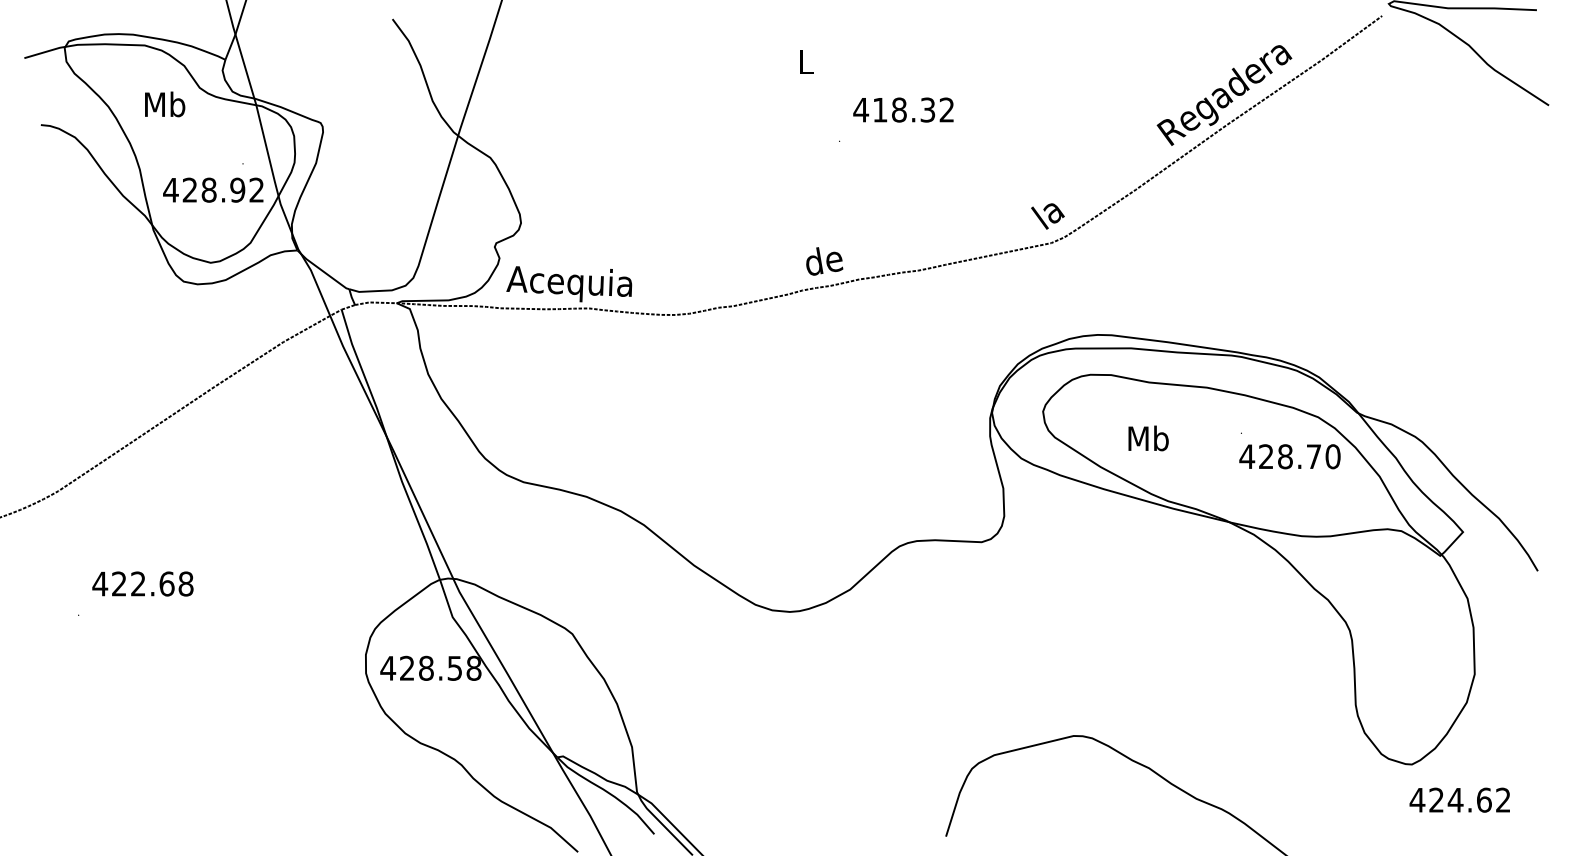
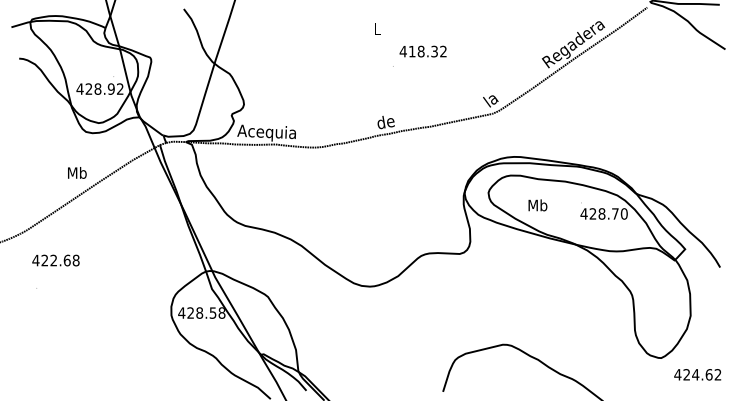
text: (165, 103) -> (77, 172), moved
text: (141, 583) -> (55, 260), moved
text: (1459, 799) -> (697, 374), moved

